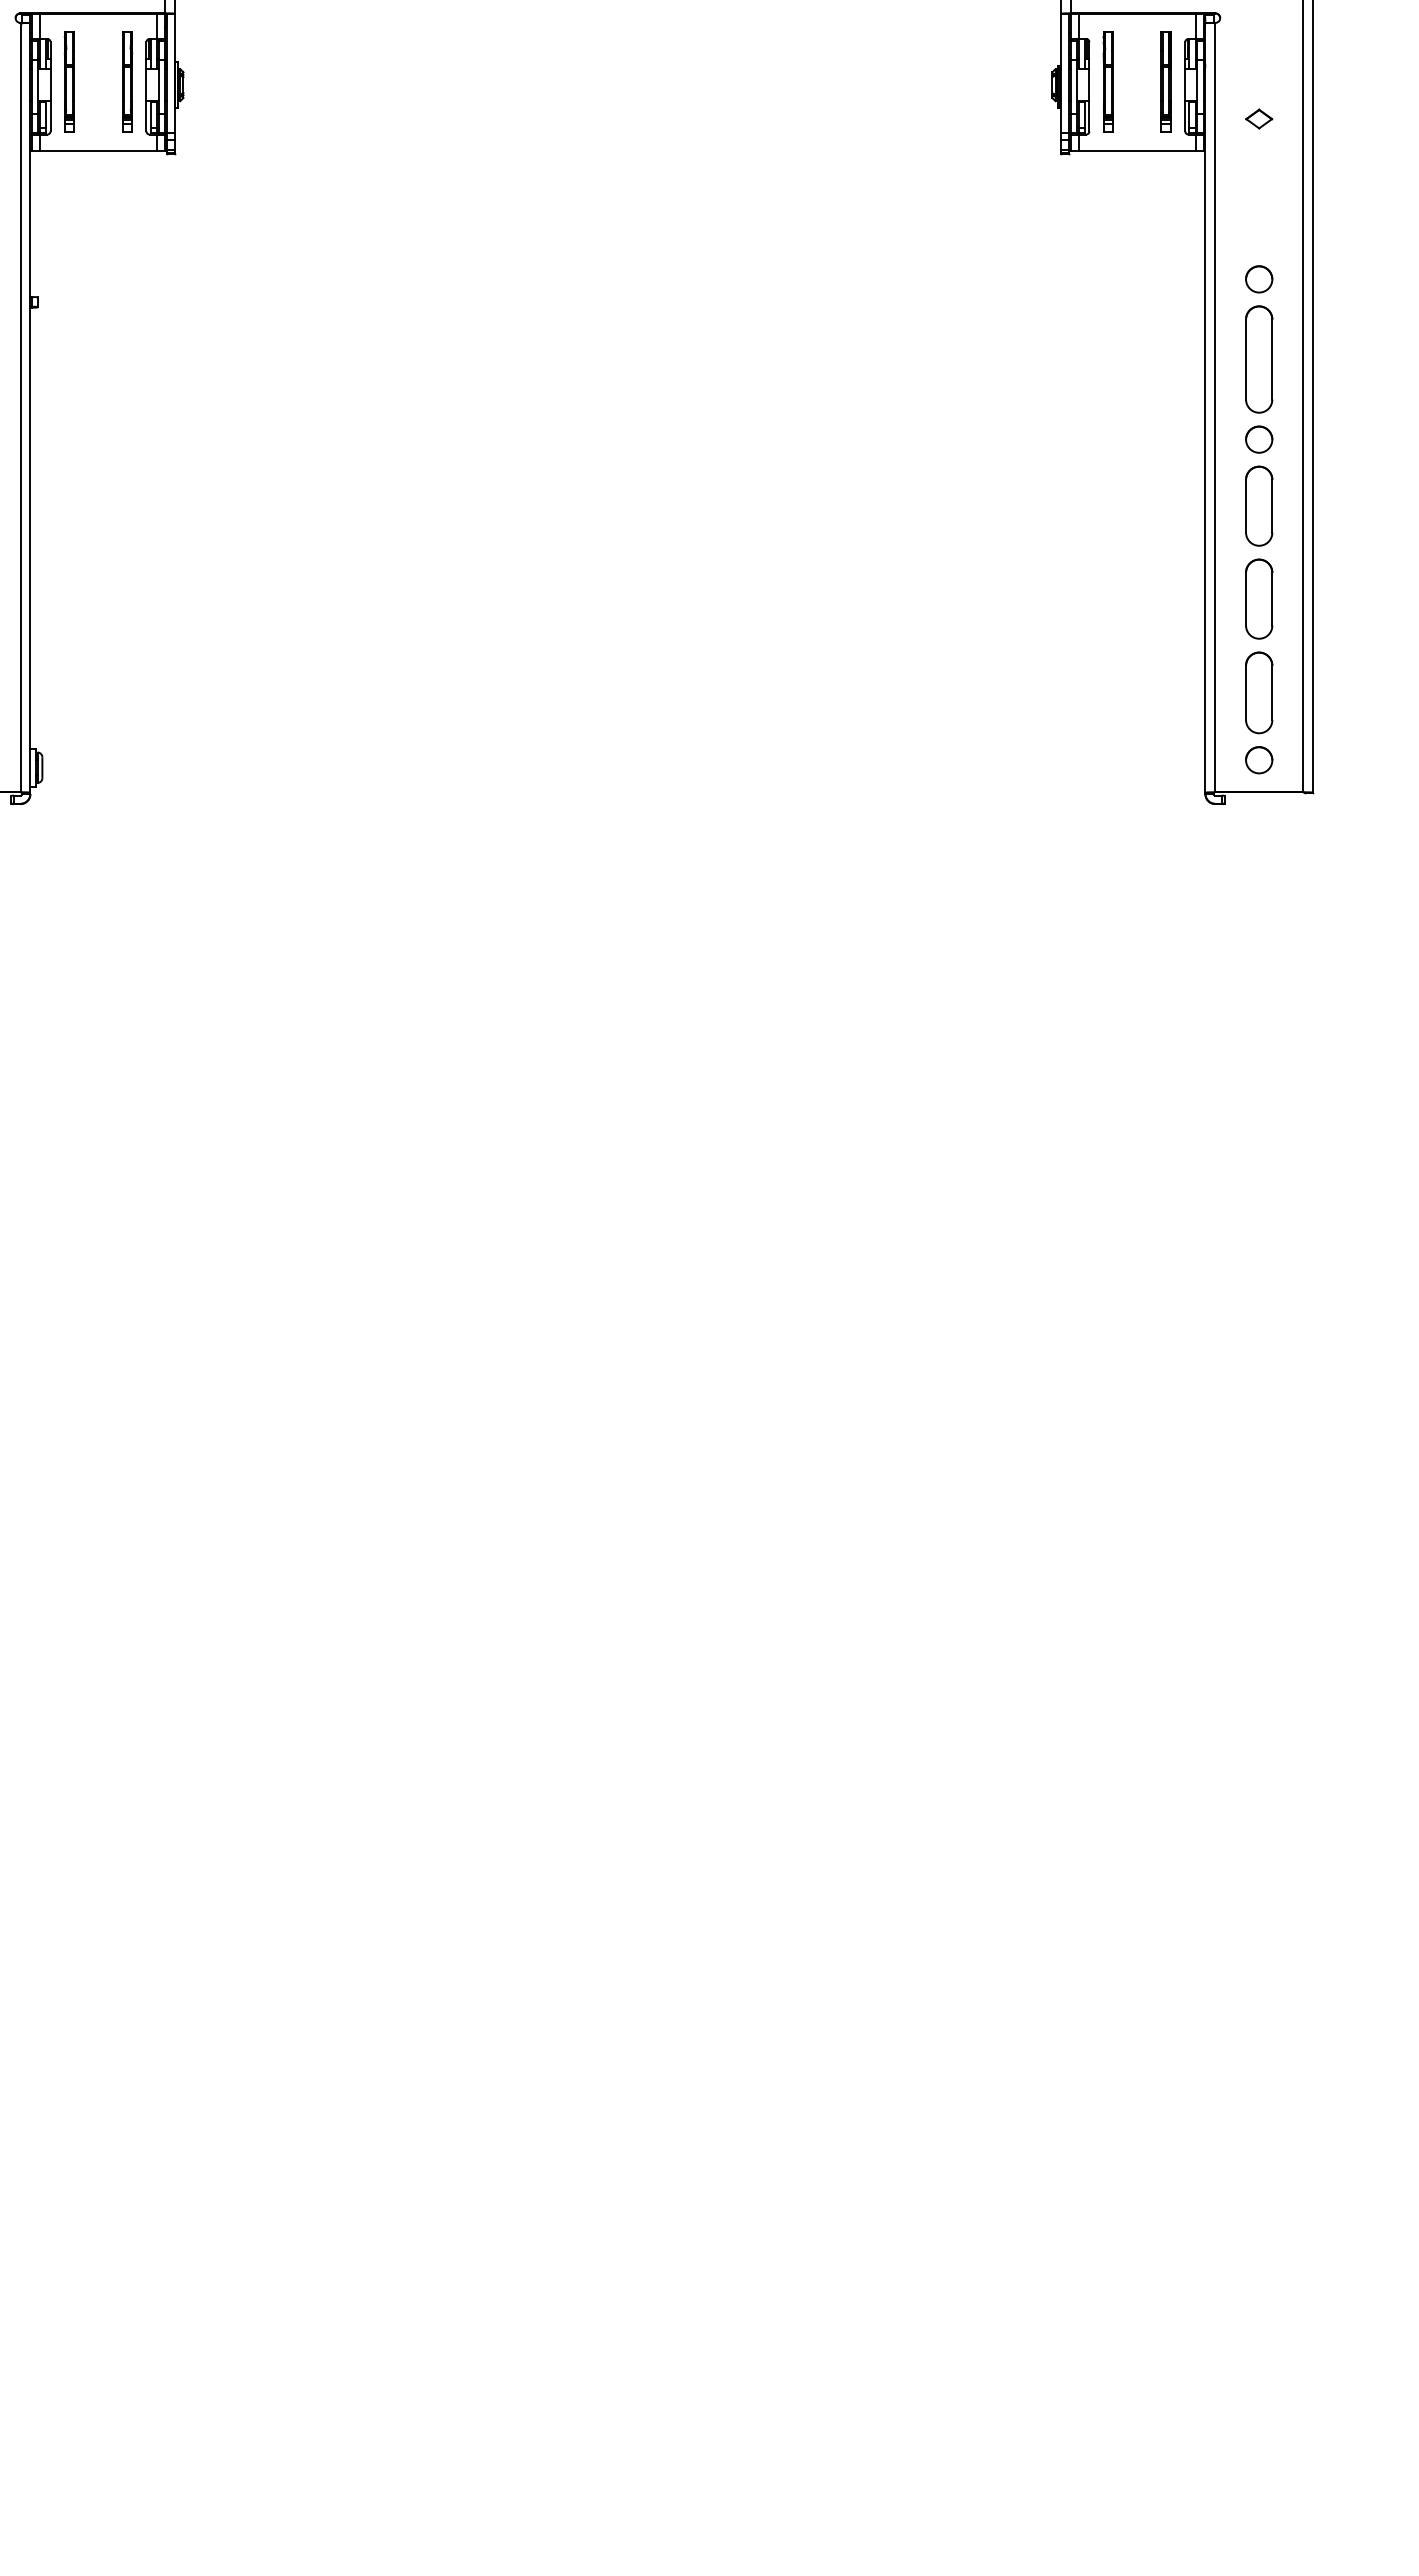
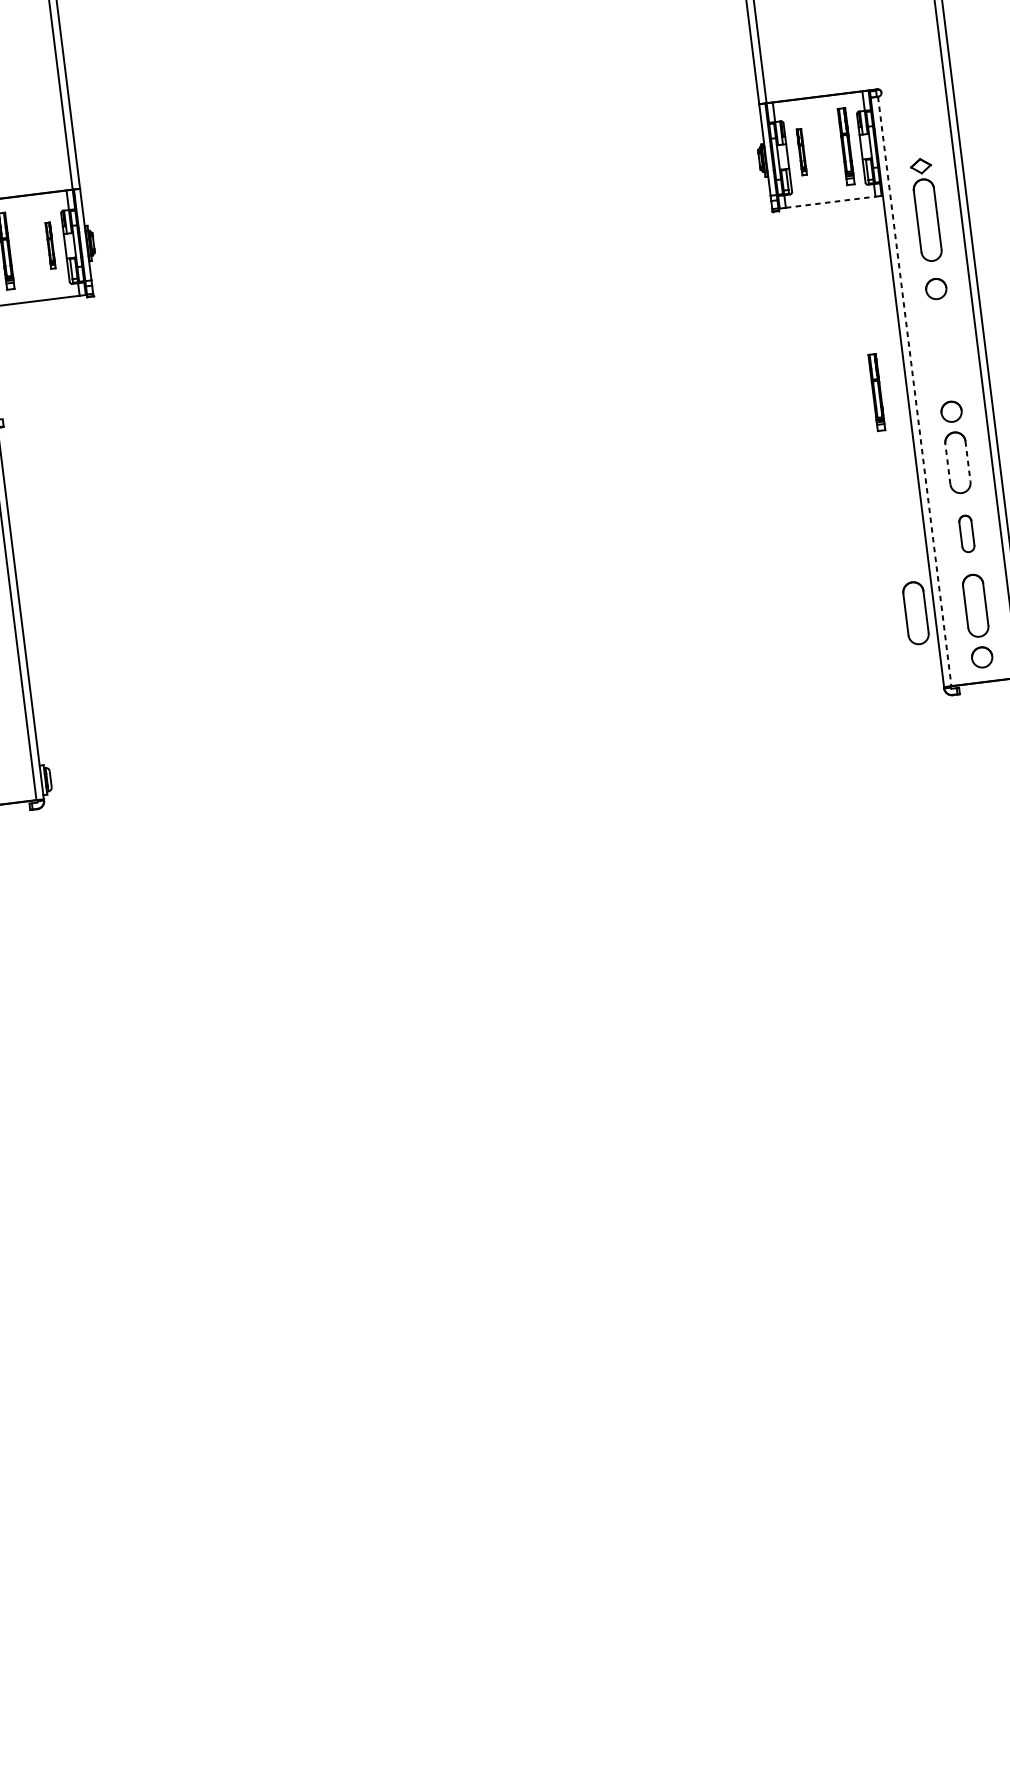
part: (127, 81) -> (50, 245), size x0.6
part: (1107, 81) -> (801, 151), size x0.6
line: (1137, 150) -> (830, 201), solid -> dashed
part: (1259, 359) -> (927, 220), moved
part: (1165, 402) -> (876, 392), added
line: (1215, 407) -> (915, 391), solid -> dashed
line: (1246, 505) -> (948, 463), solid -> dashed
line: (1272, 506) -> (968, 461), solid -> dashed
part: (1259, 598) -> (966, 533), size x0.6
part: (1181, 692) -> (916, 612), added

